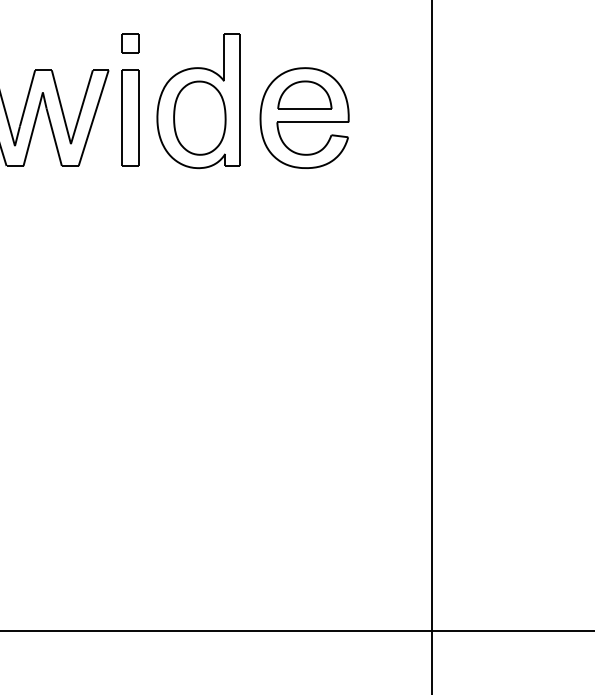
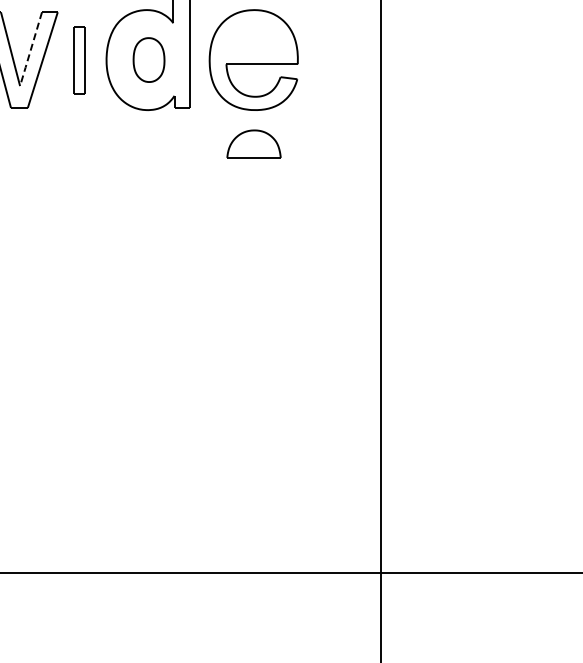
part: (304, 94) -> (253, 143), moved
line: (81, 108) -> (30, 50), solid -> dashed
part: (130, 117) -> (79, 59), size x0.7
part: (199, 117) -> (148, 59), size x0.6

